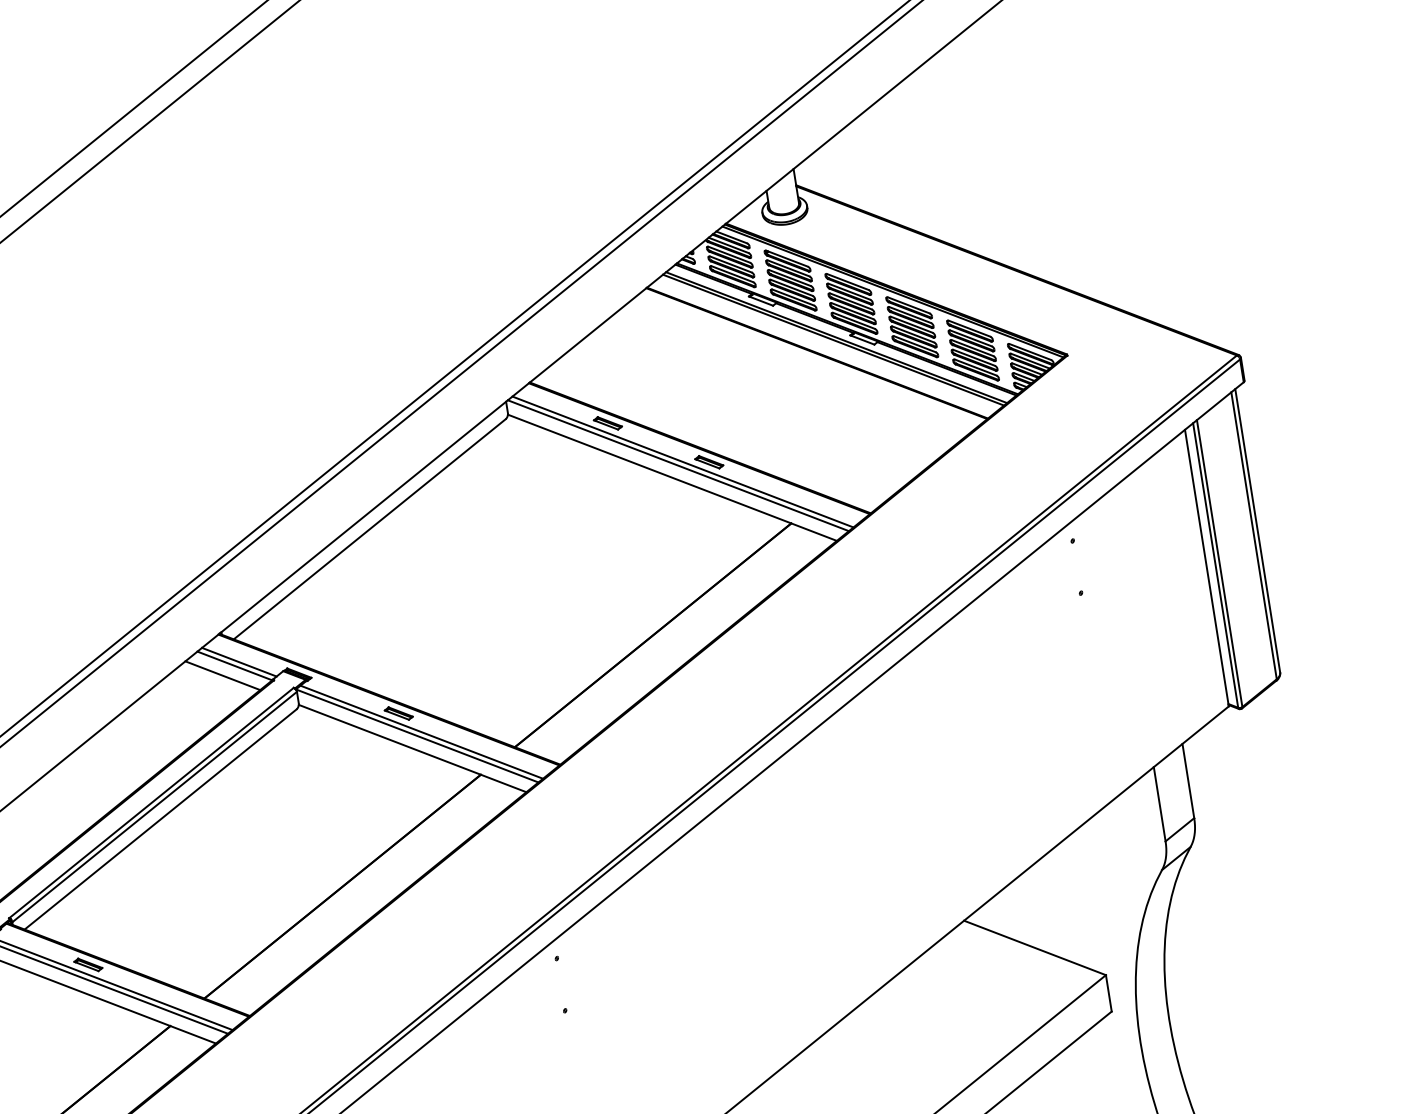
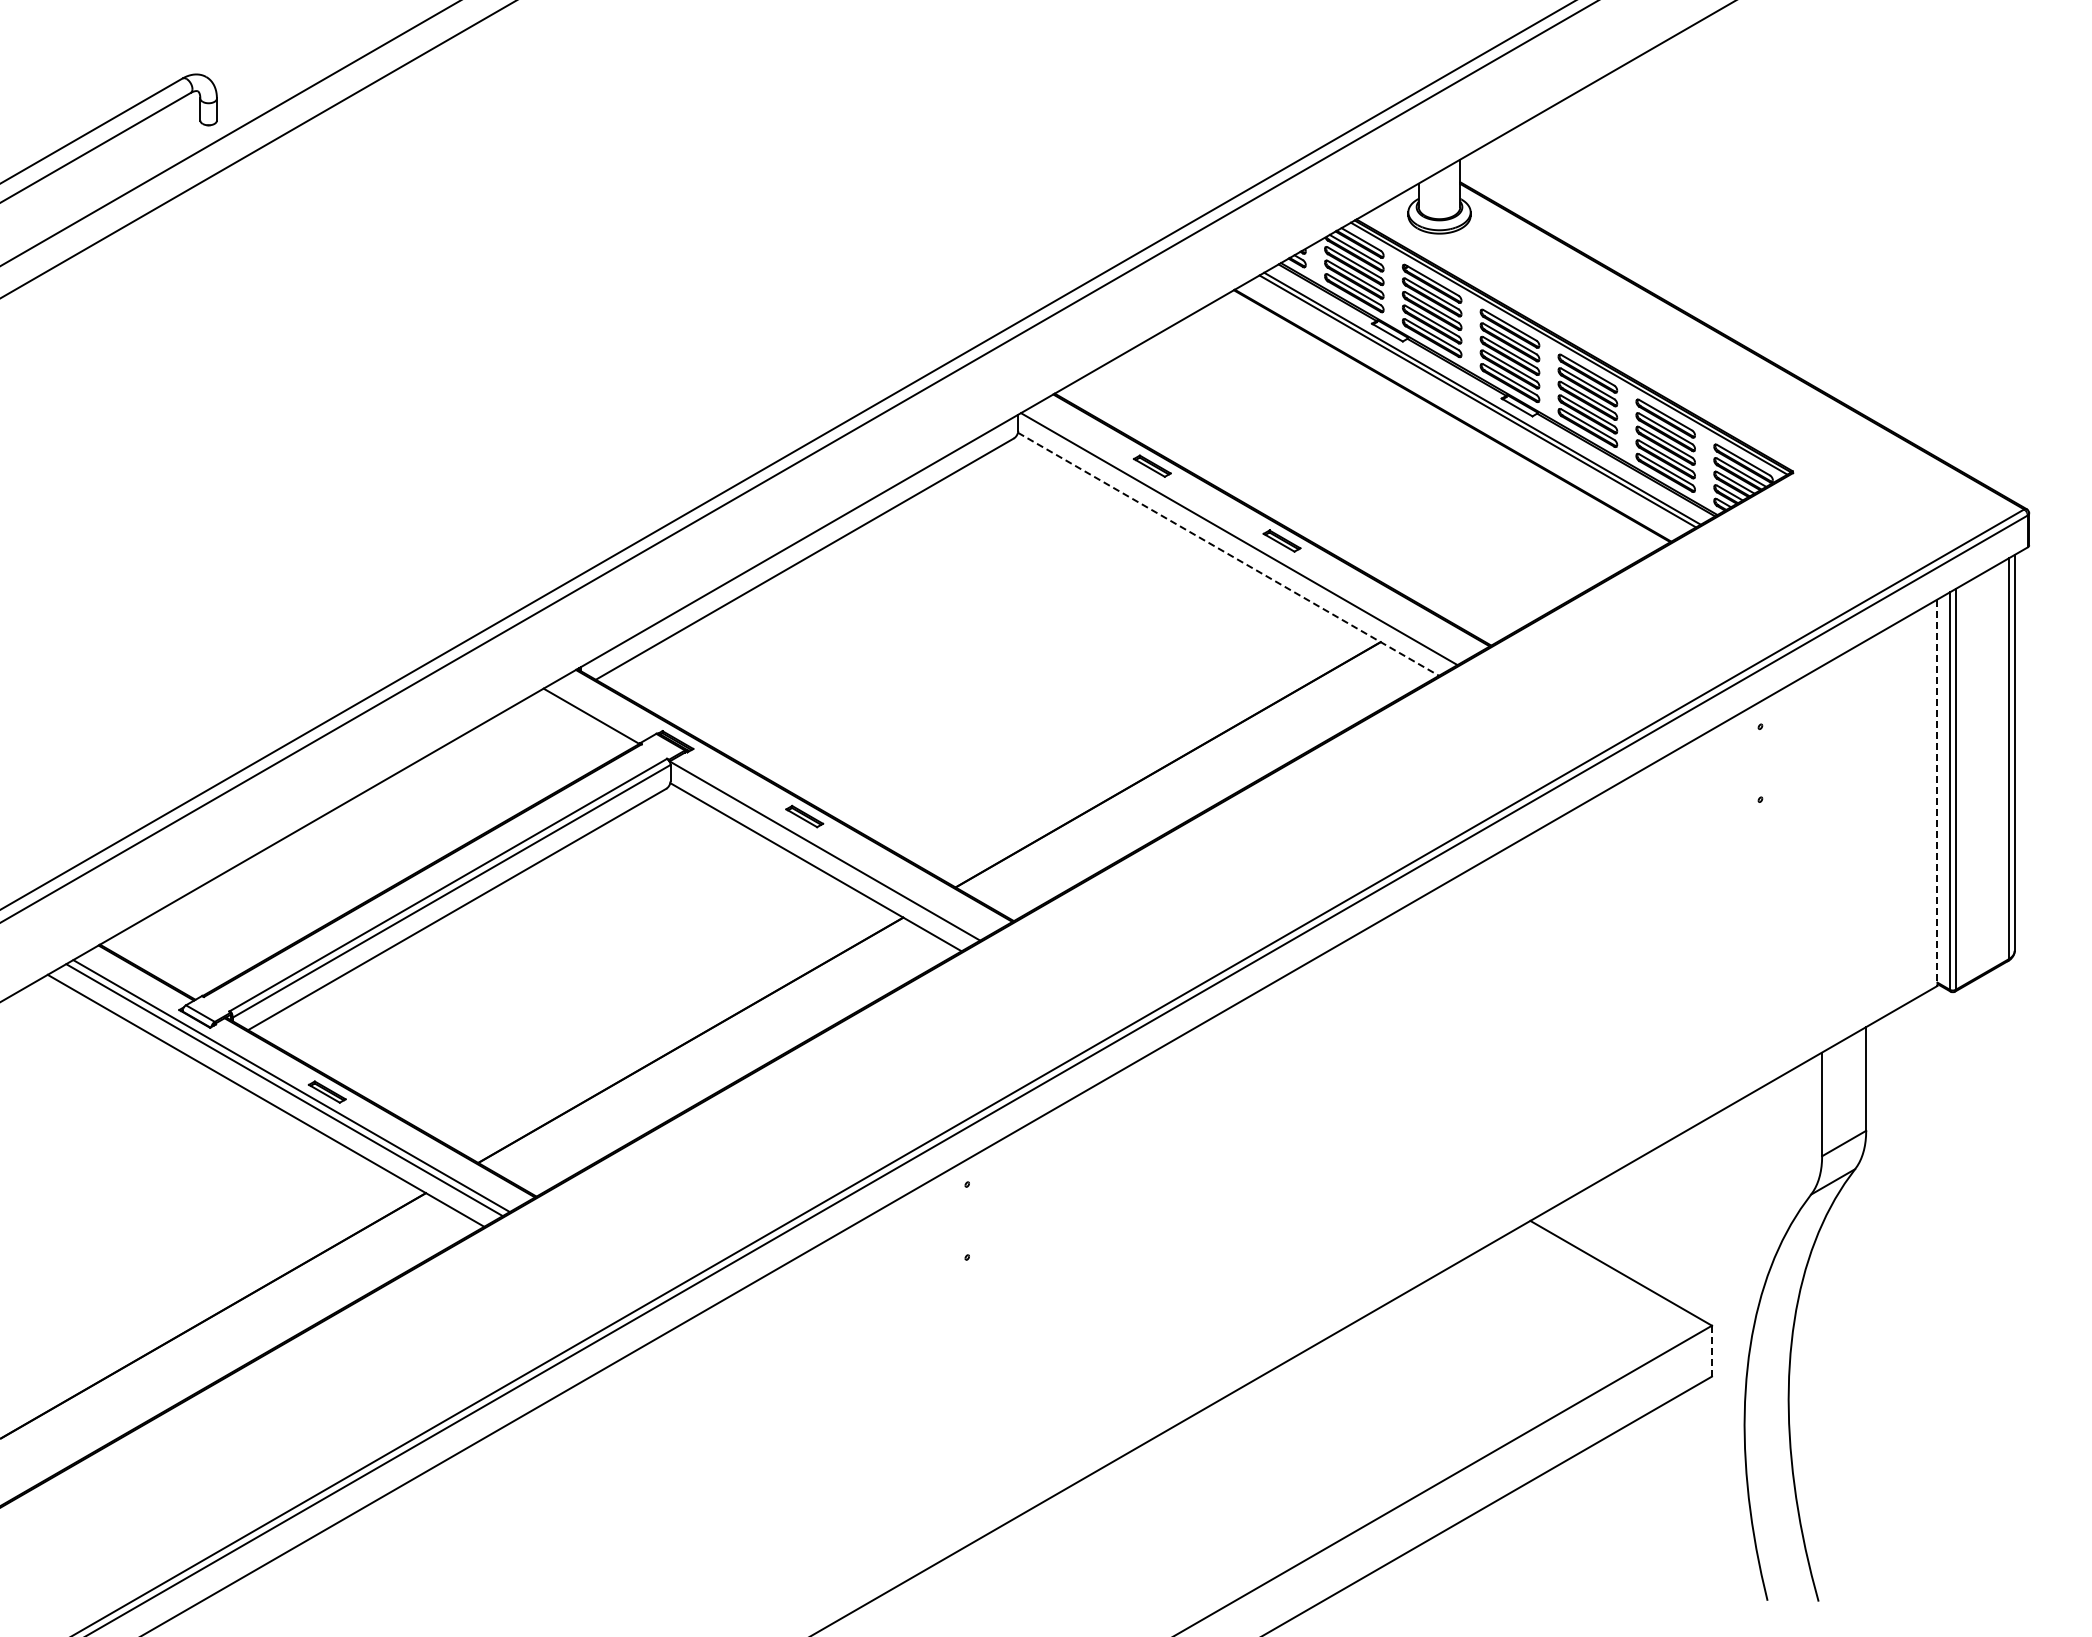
line: (683, 462) -> (1246, 535), removed
line: (672, 477) -> (1228, 554), solid -> dashed
line: (1207, 568) -> (1937, 793), solid -> dashed
line: (239, 661) -> (598, 711), removed
line: (222, 675) -> (572, 726), removed
line: (421, 731) -> (831, 846), removed
line: (1108, 993) -> (1711, 1351), solid -> dashed

